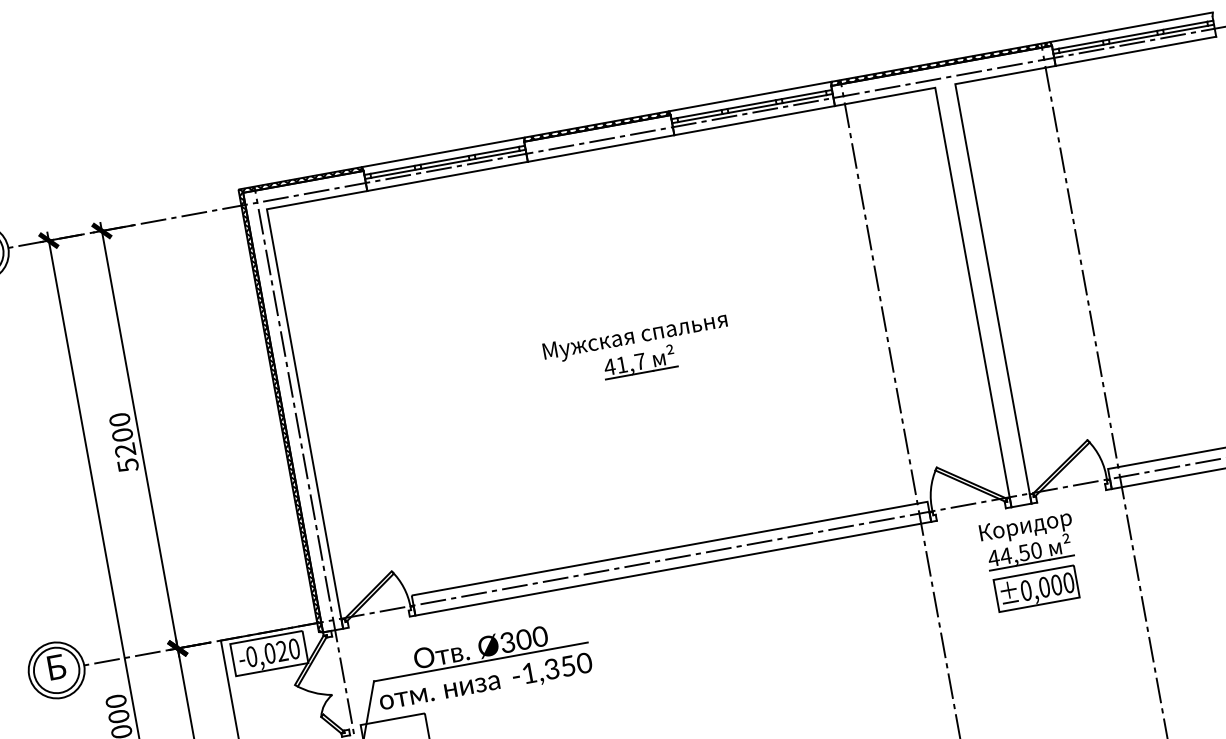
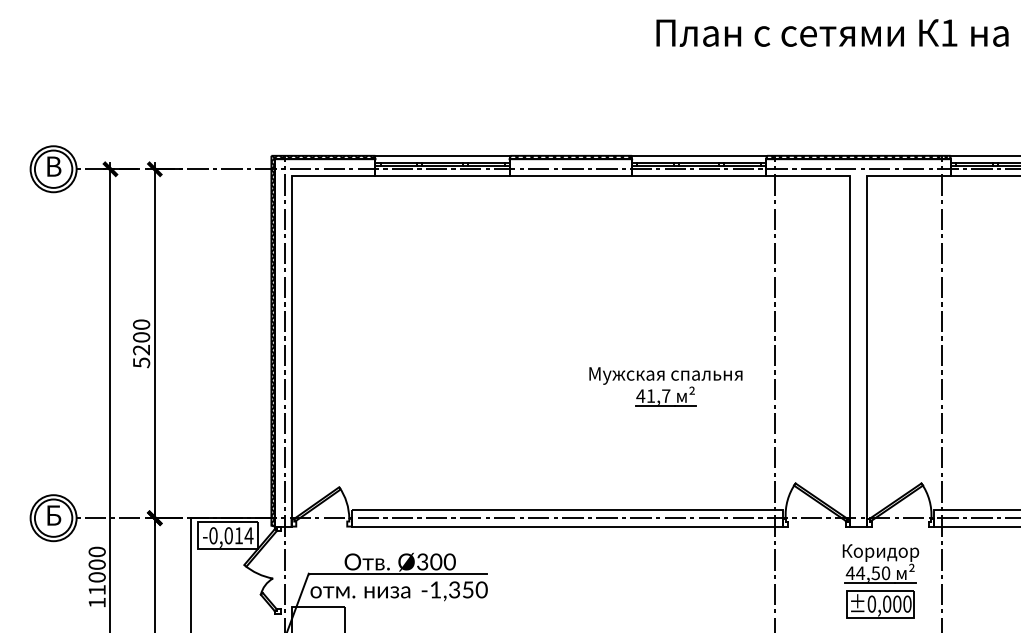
part: (637, 350) -> (665, 386), moved
part: (1031, 561) -> (880, 581), moved
text: (287, 649) -> (243, 535), -0,020 -> -0,014

